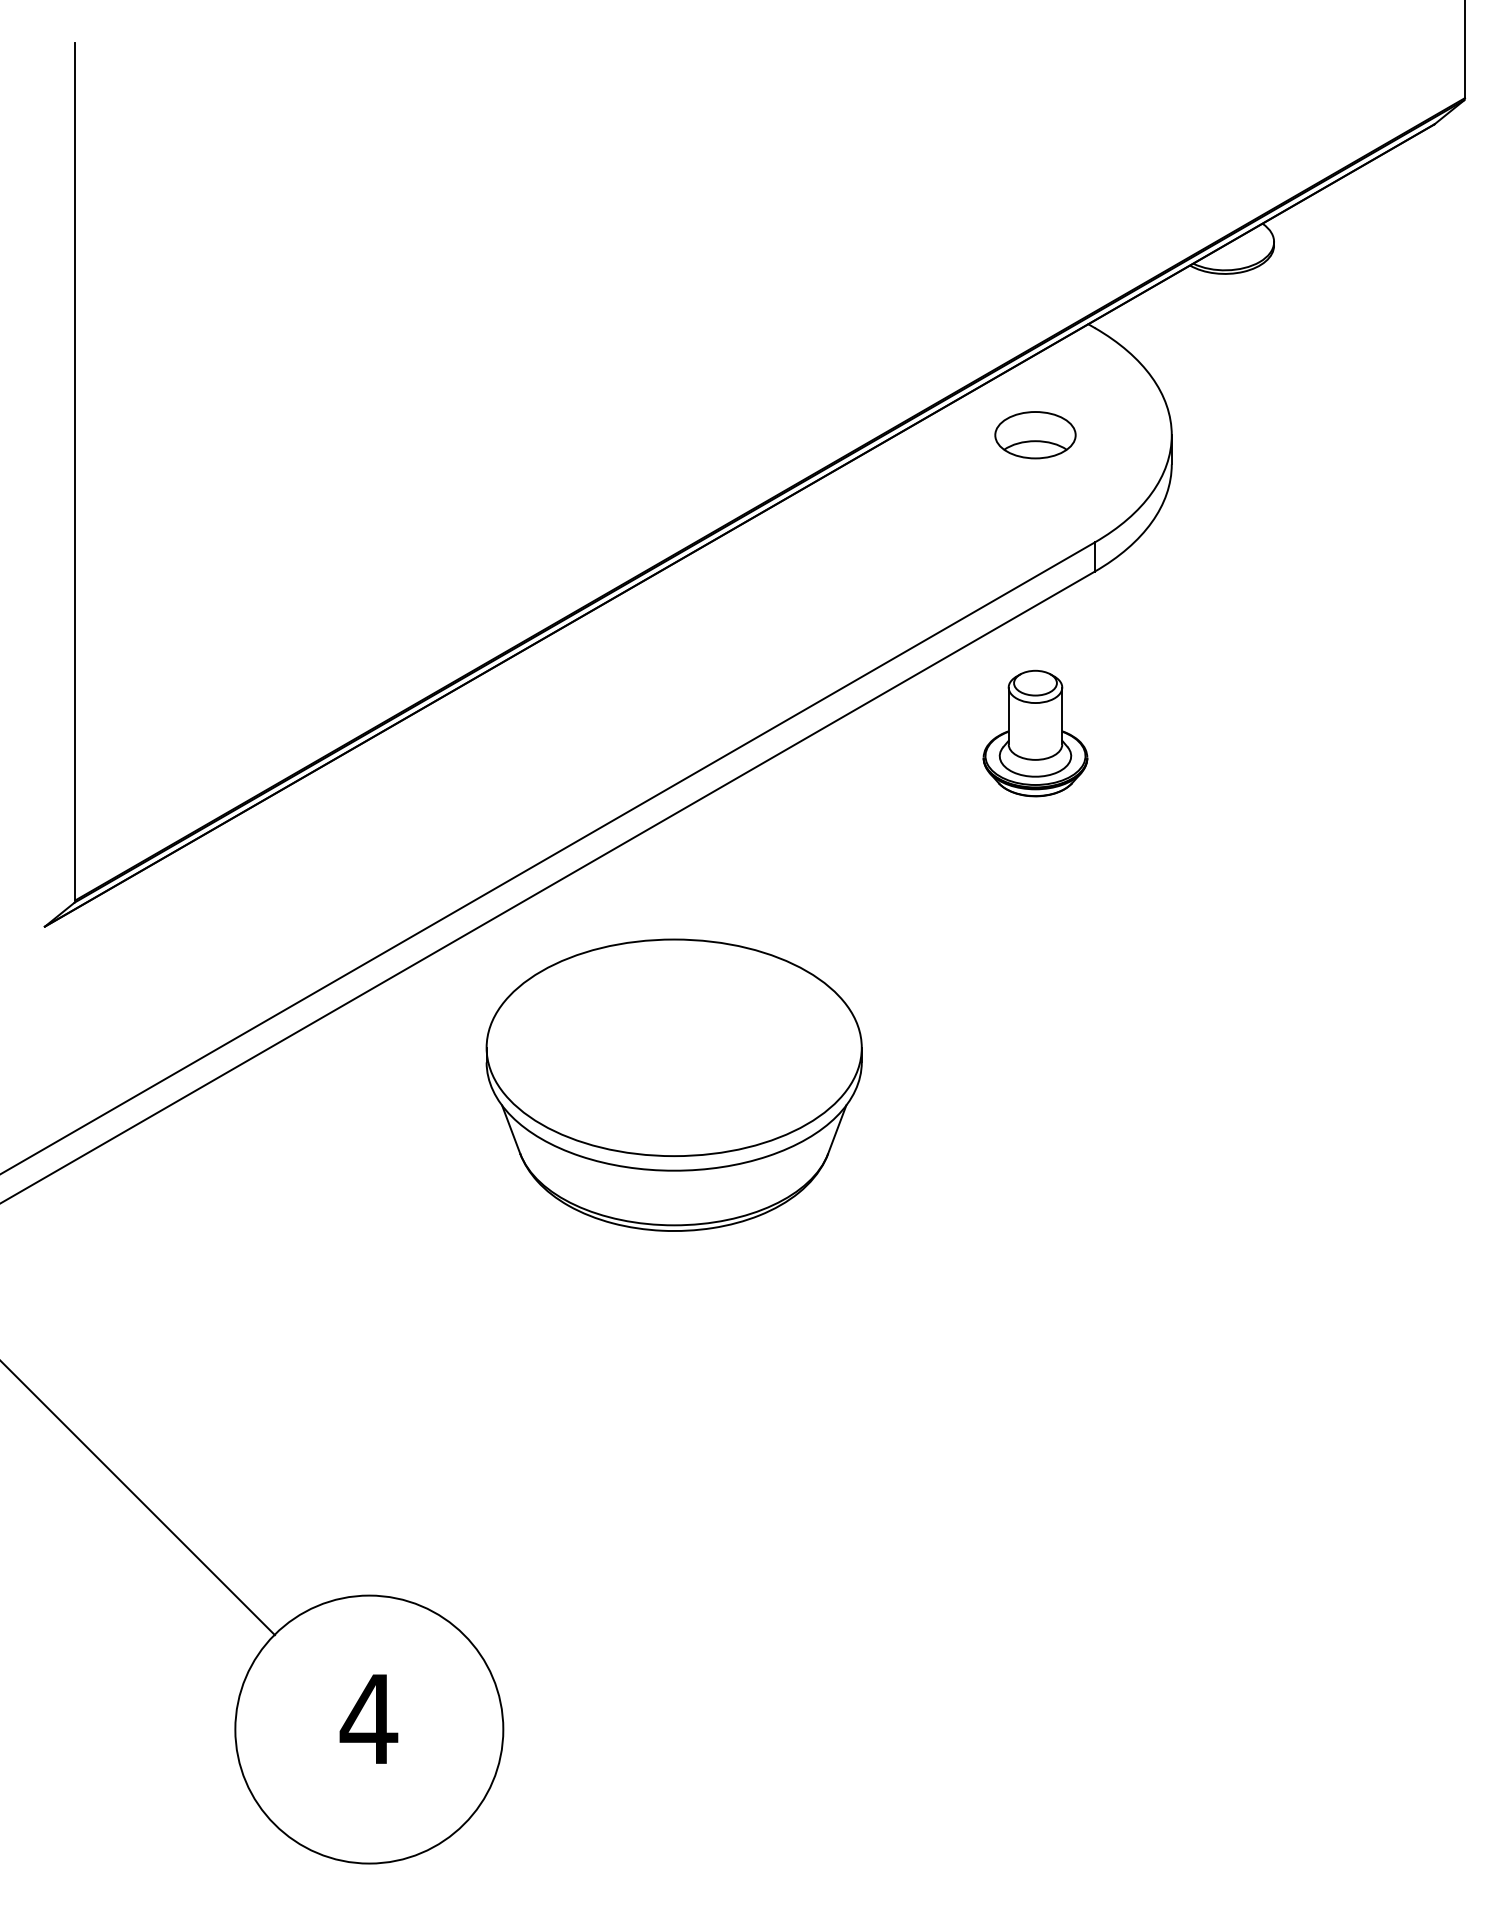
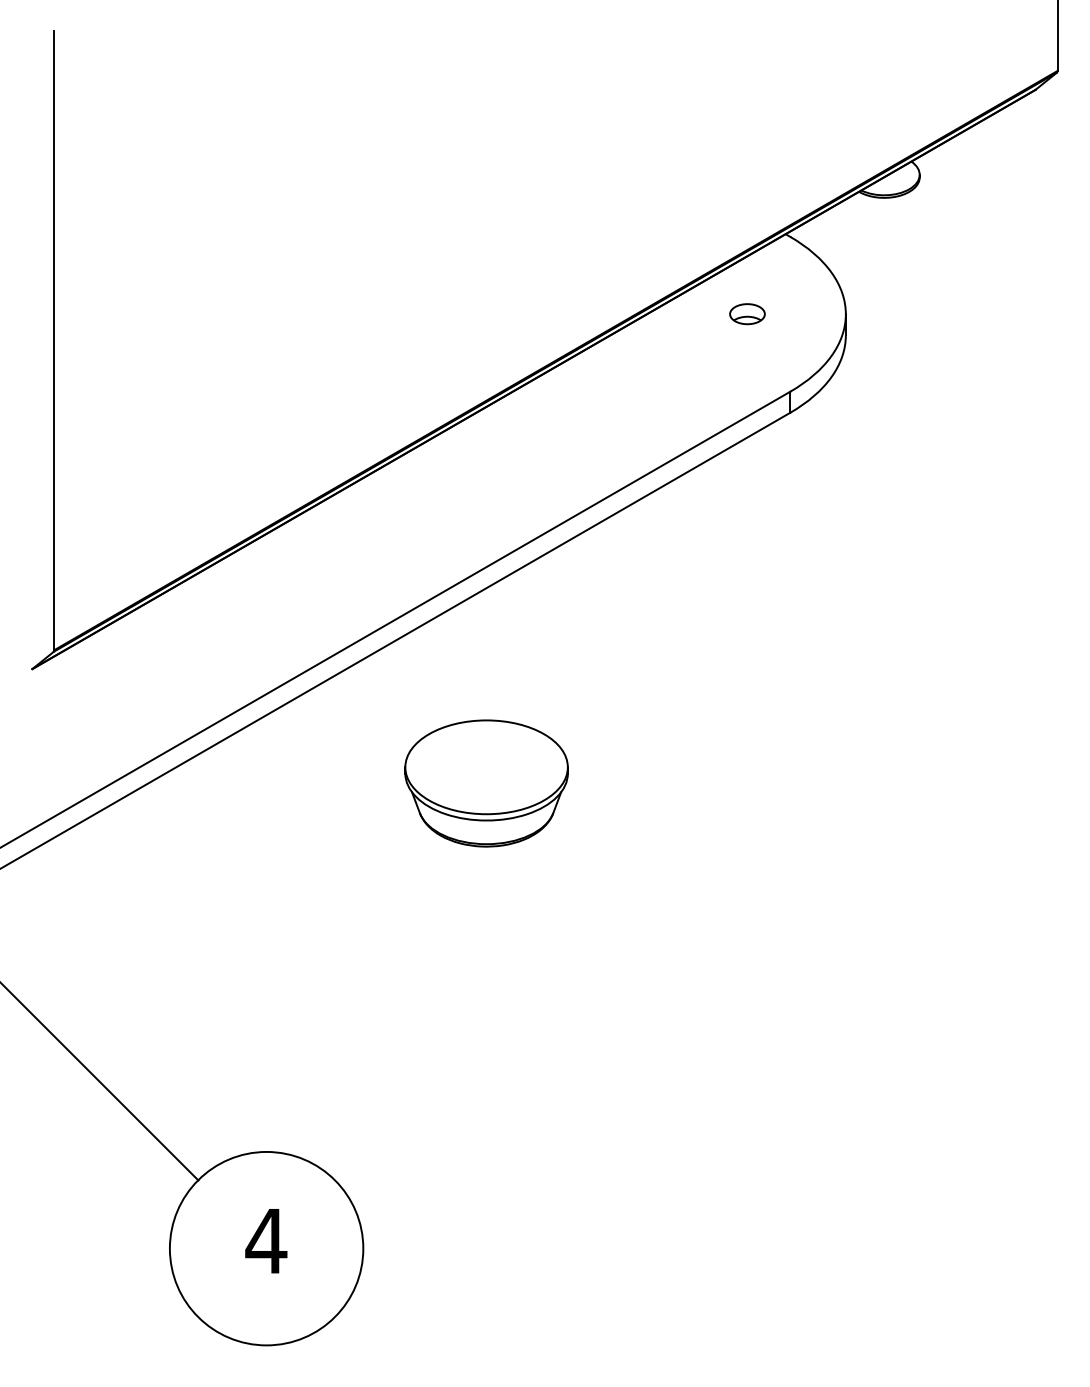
part: (1035, 434) -> (747, 313), size x0.6
part: (1035, 733) -> (747, 529), removed
part: (673, 1085) -> (486, 783), size x0.6

